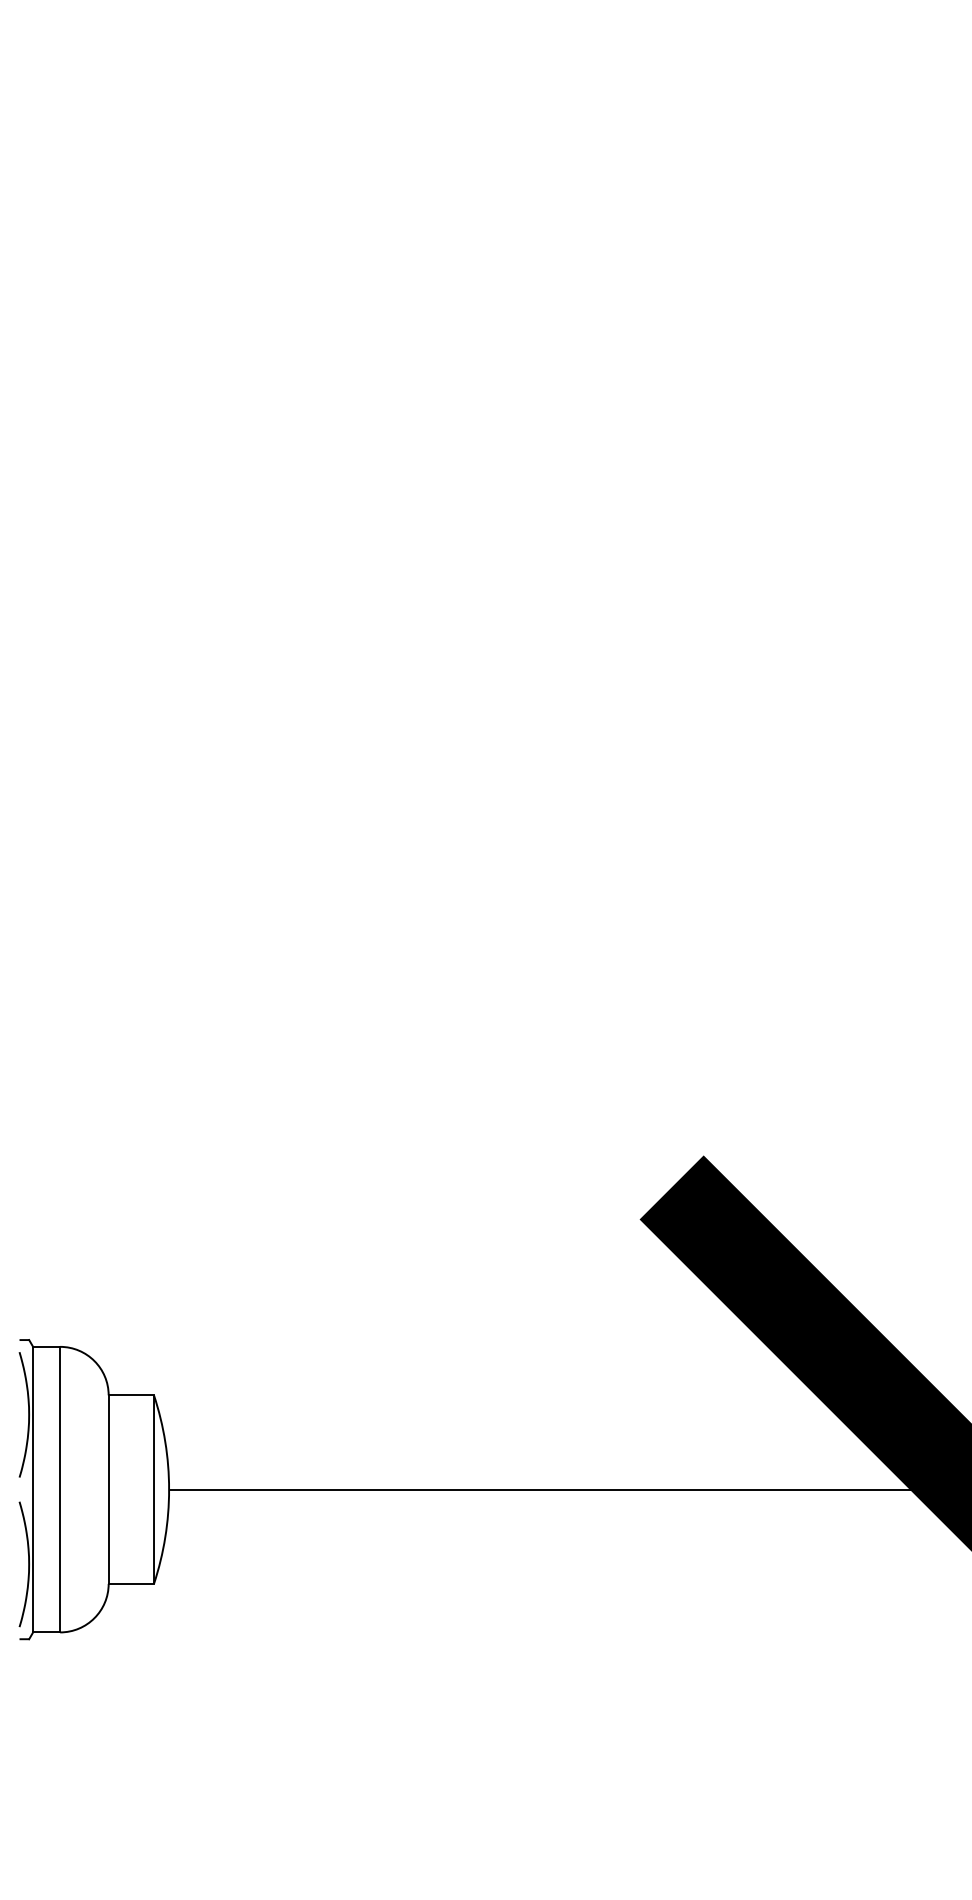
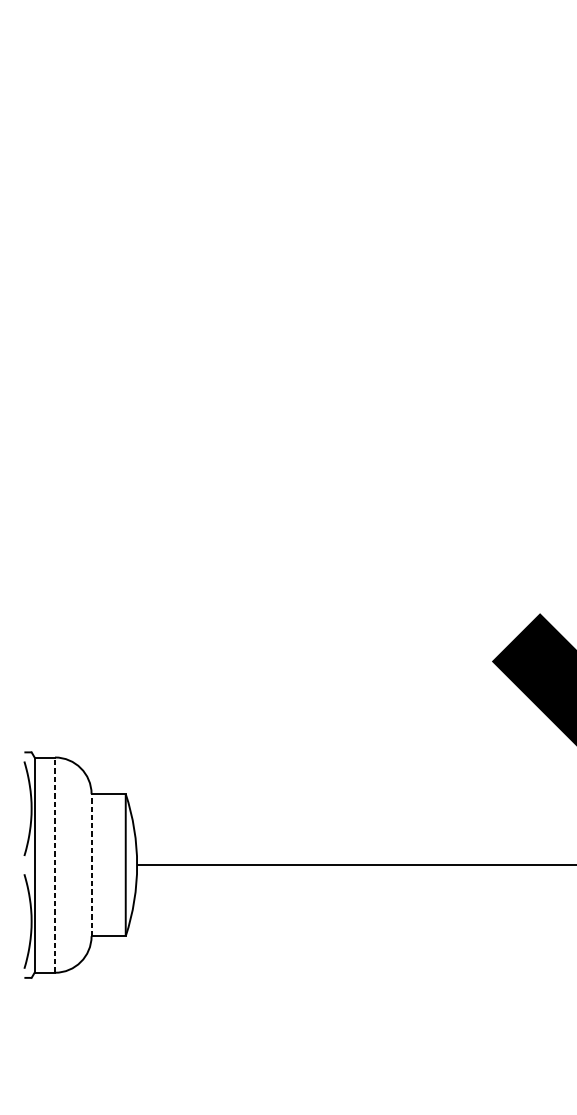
line: (60, 1489) -> (55, 865), solid -> dashed
line: (108, 1489) -> (91, 865), solid -> dashed

